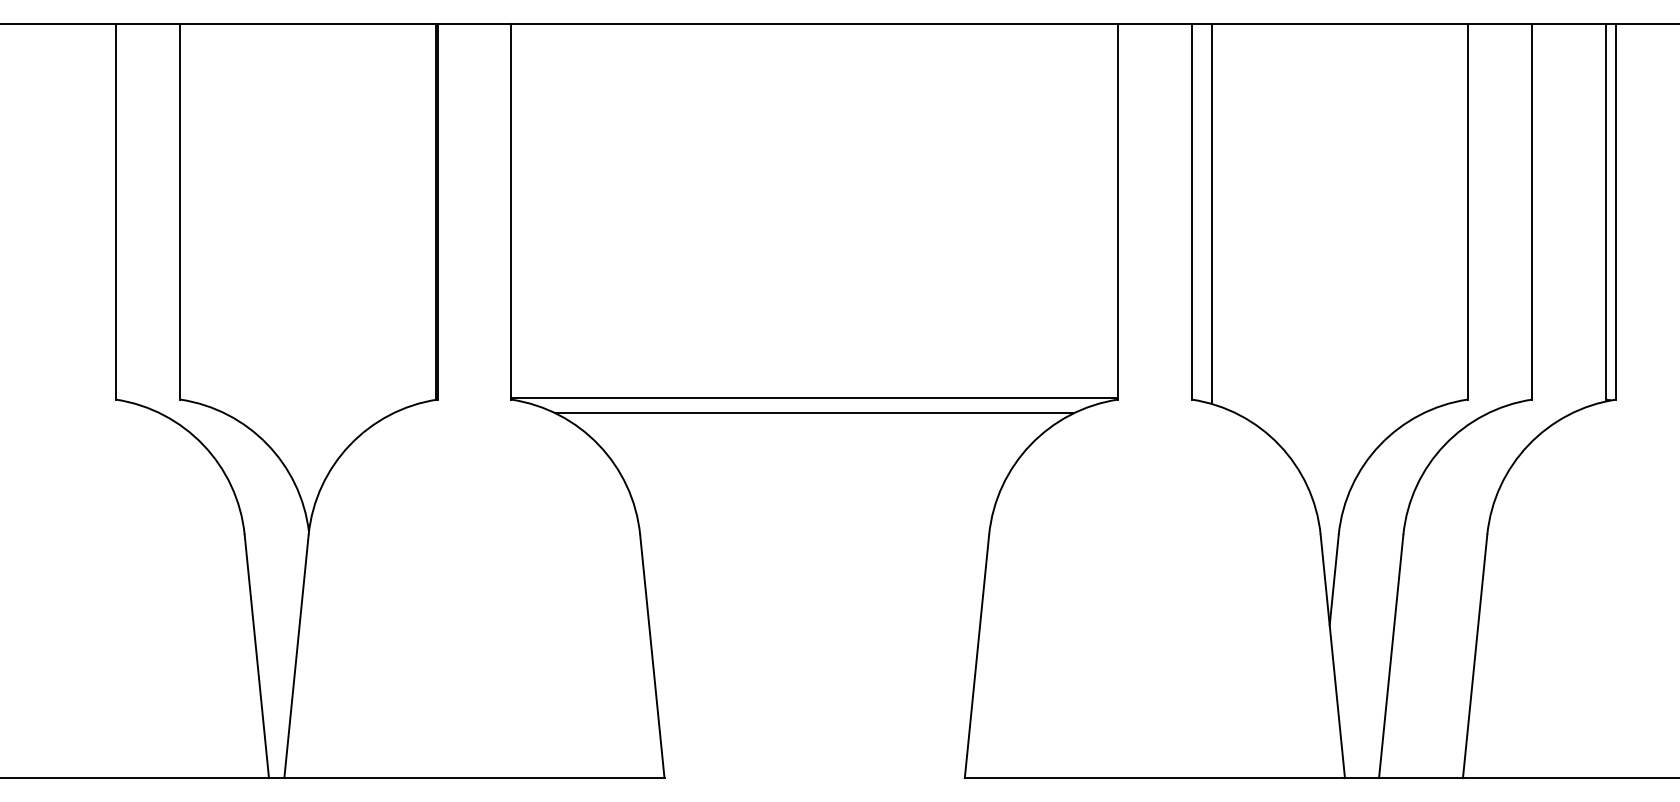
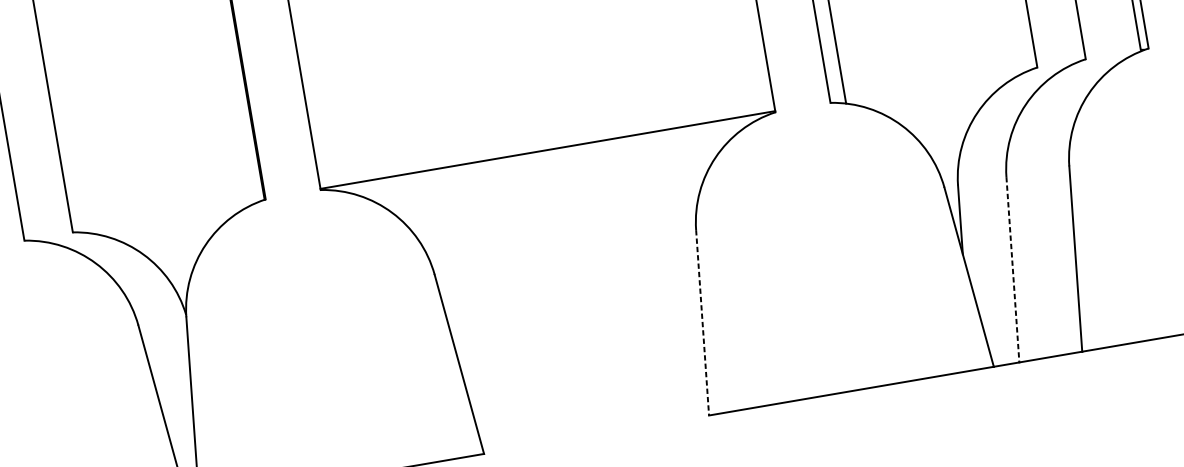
line: (814, 413) -> (549, 161), removed
line: (976, 656) -> (702, 322), solid -> dashed
line: (1391, 656) -> (1013, 269), solid -> dashed

